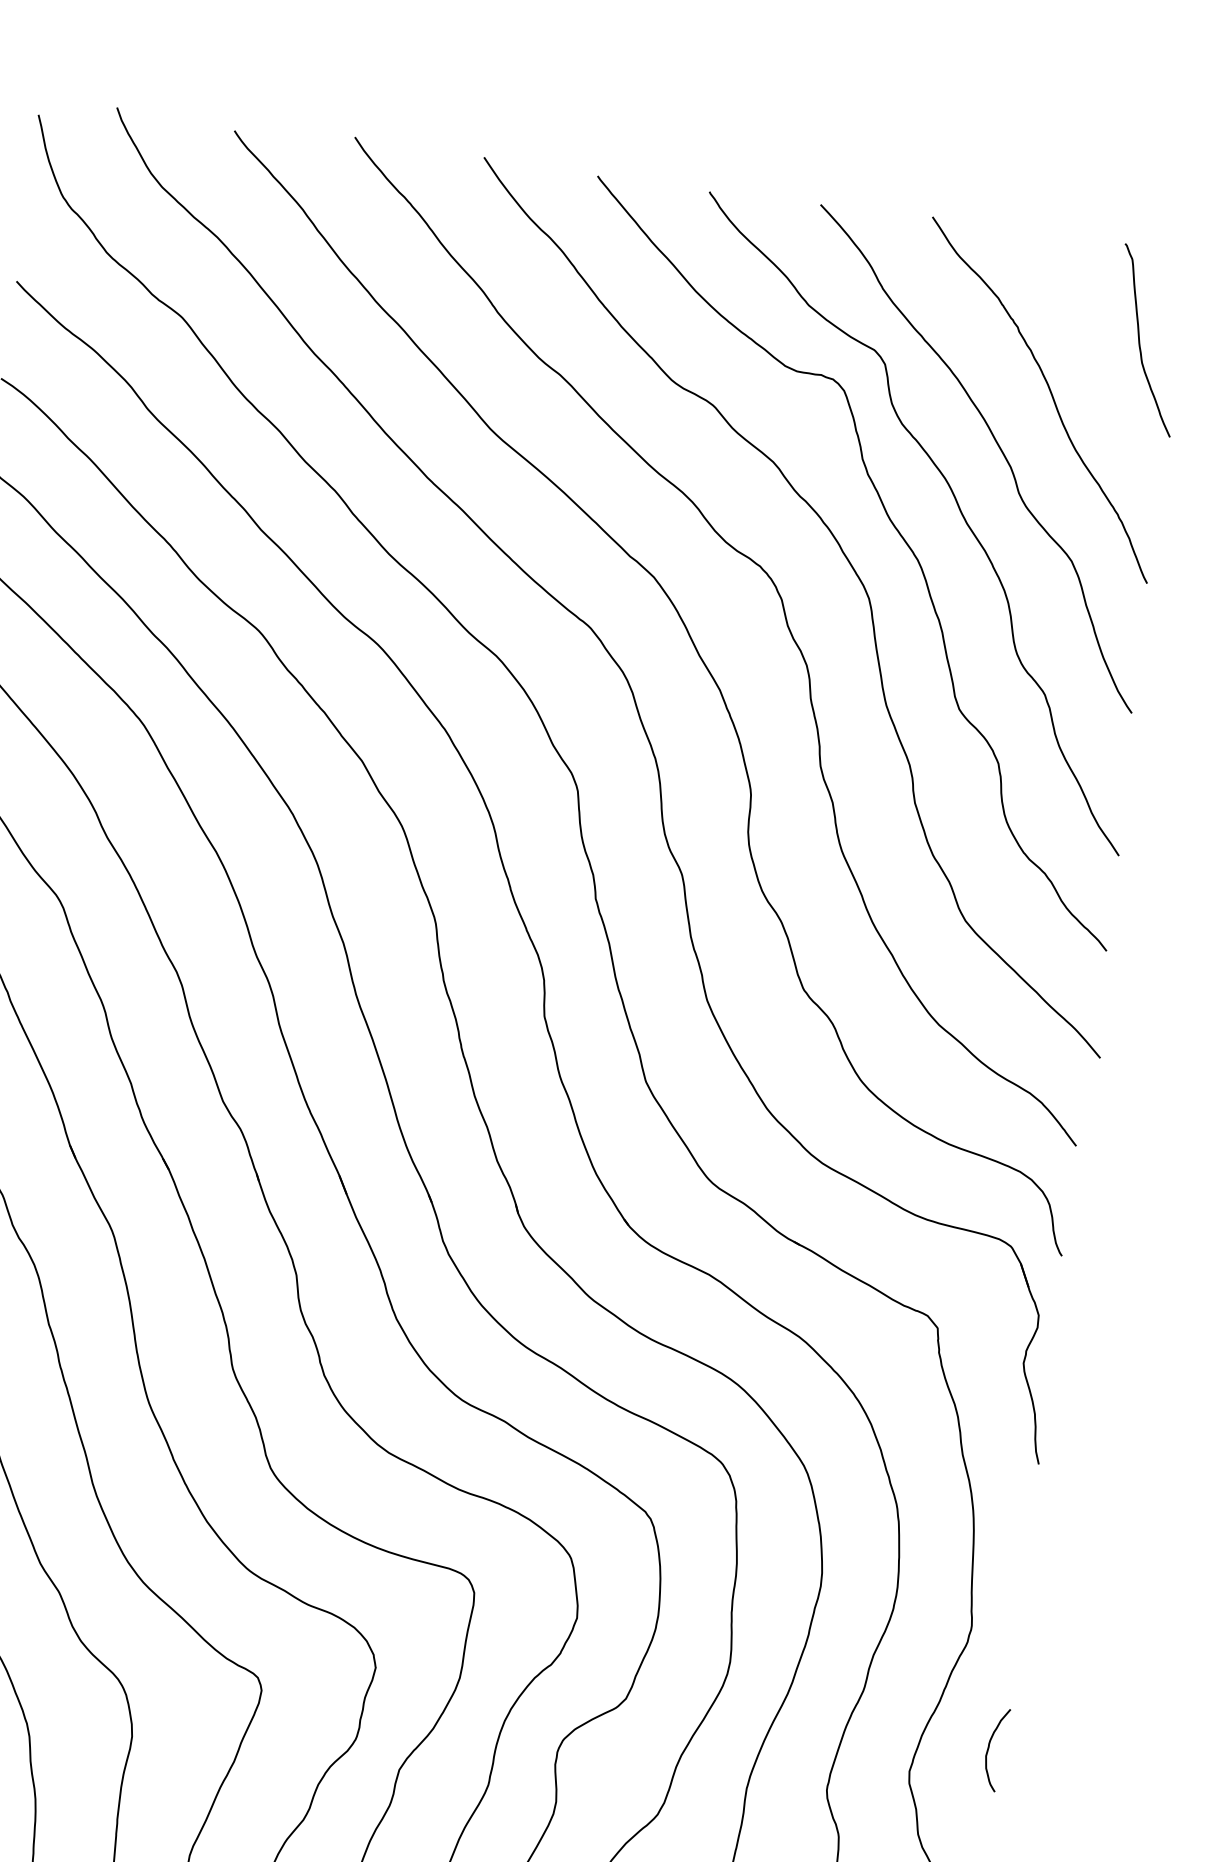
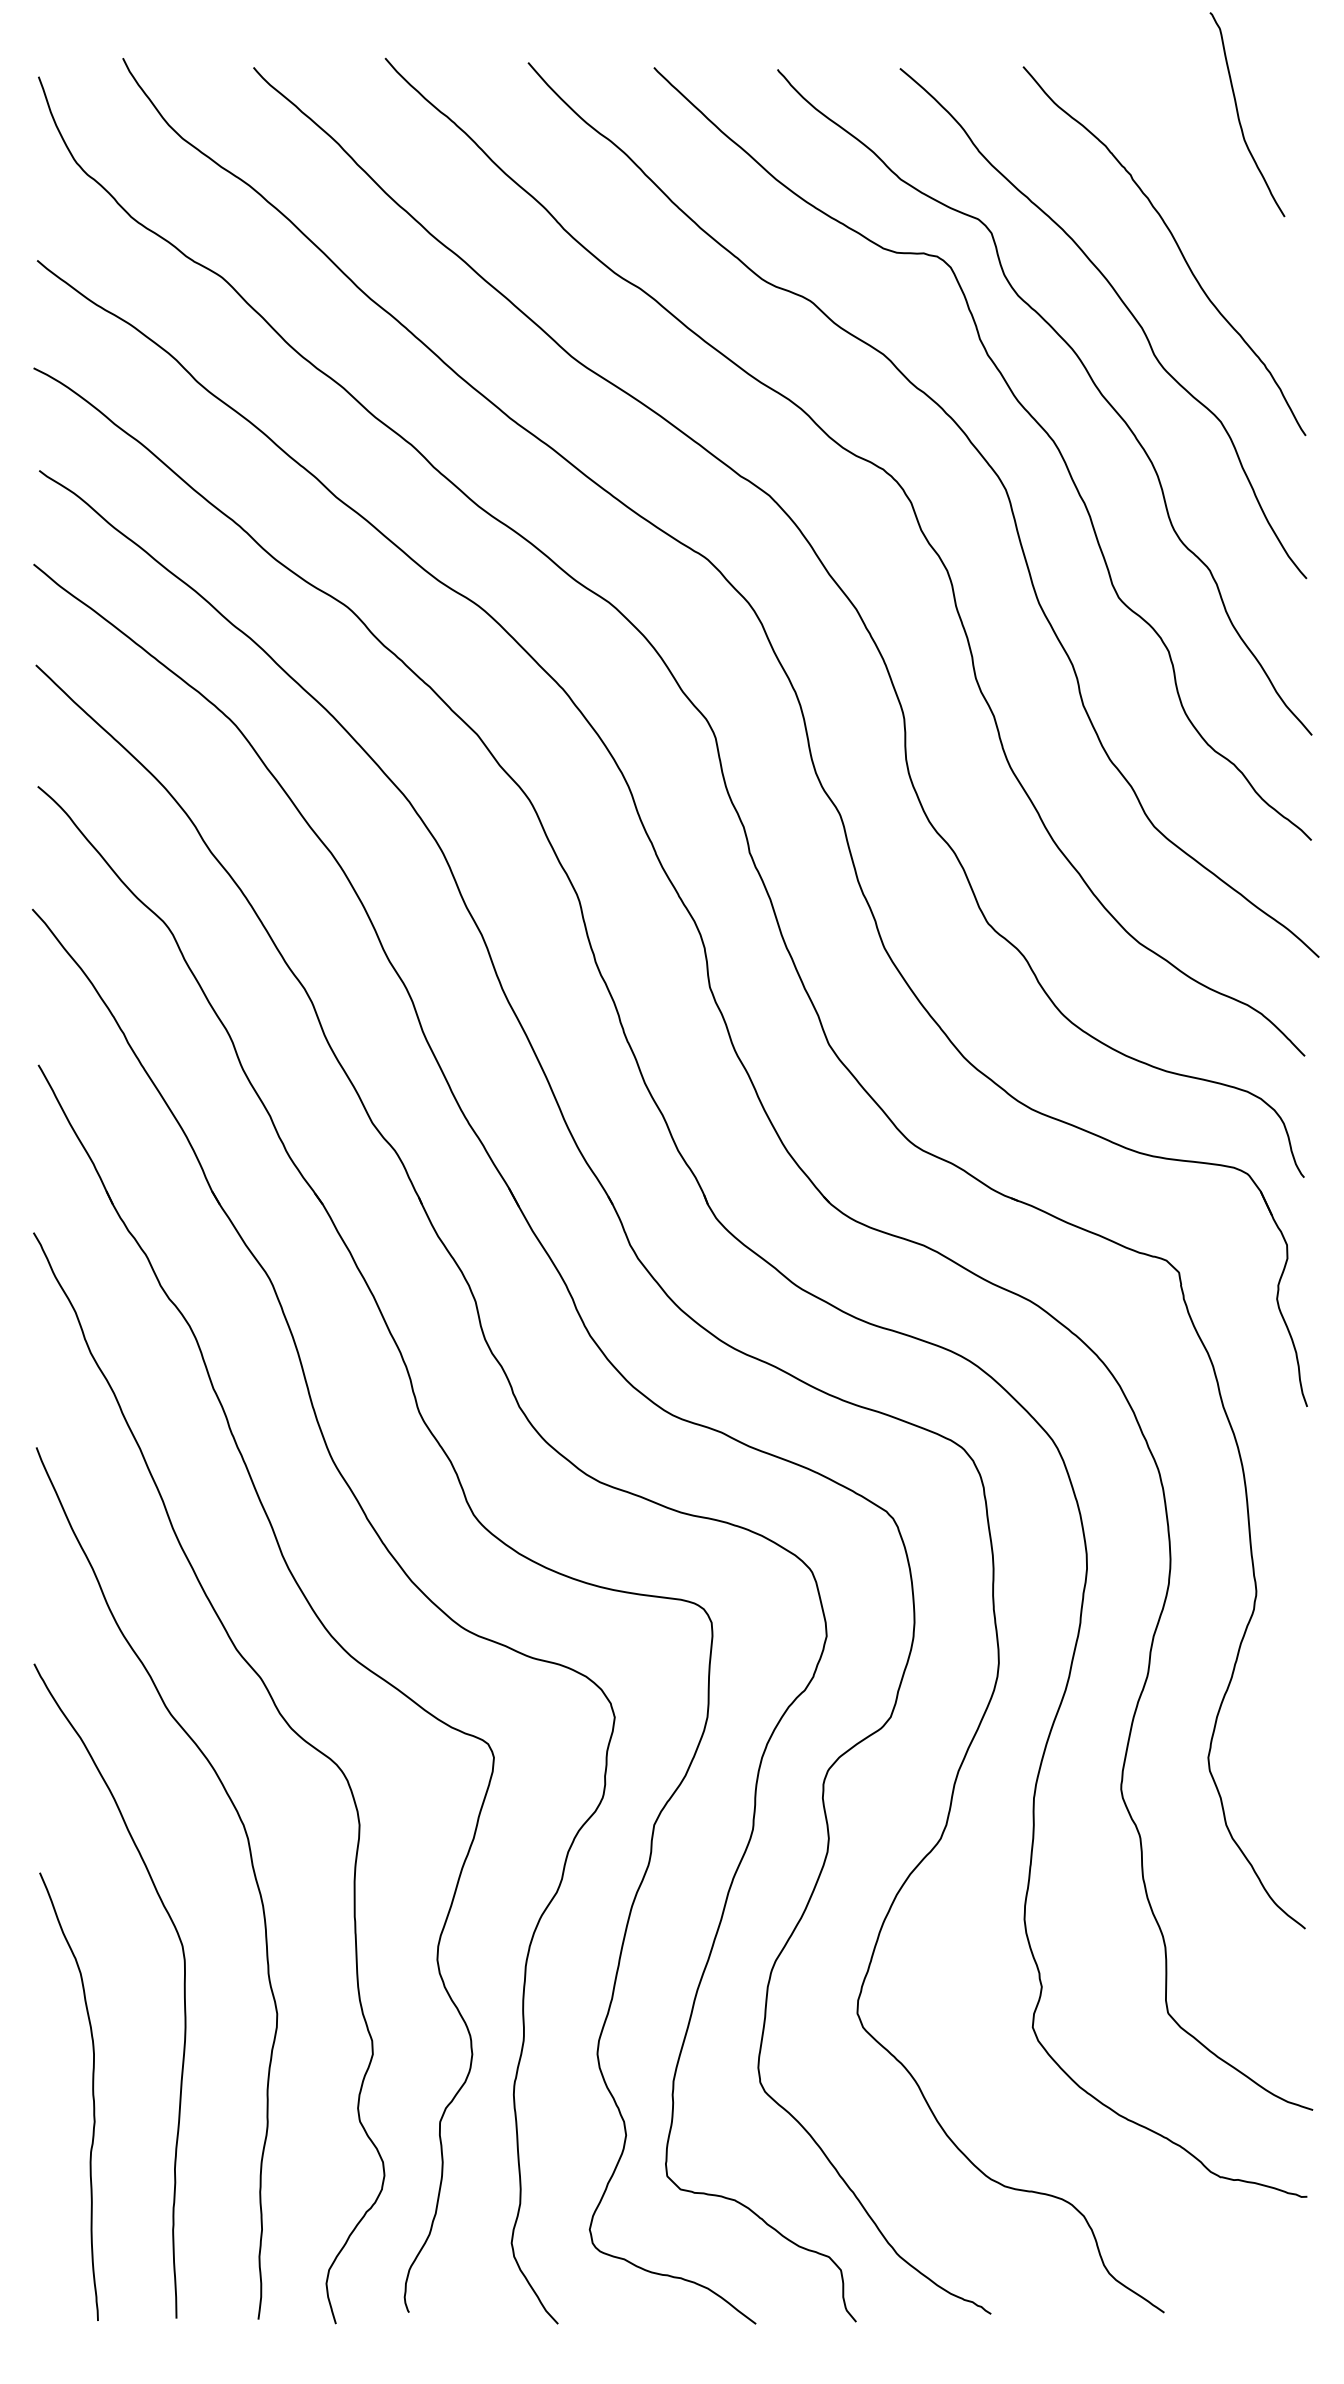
curve: (1140, 341) -> (1239, 116), moved
curve: (988, 1748) -> (1291, 1722), removed

